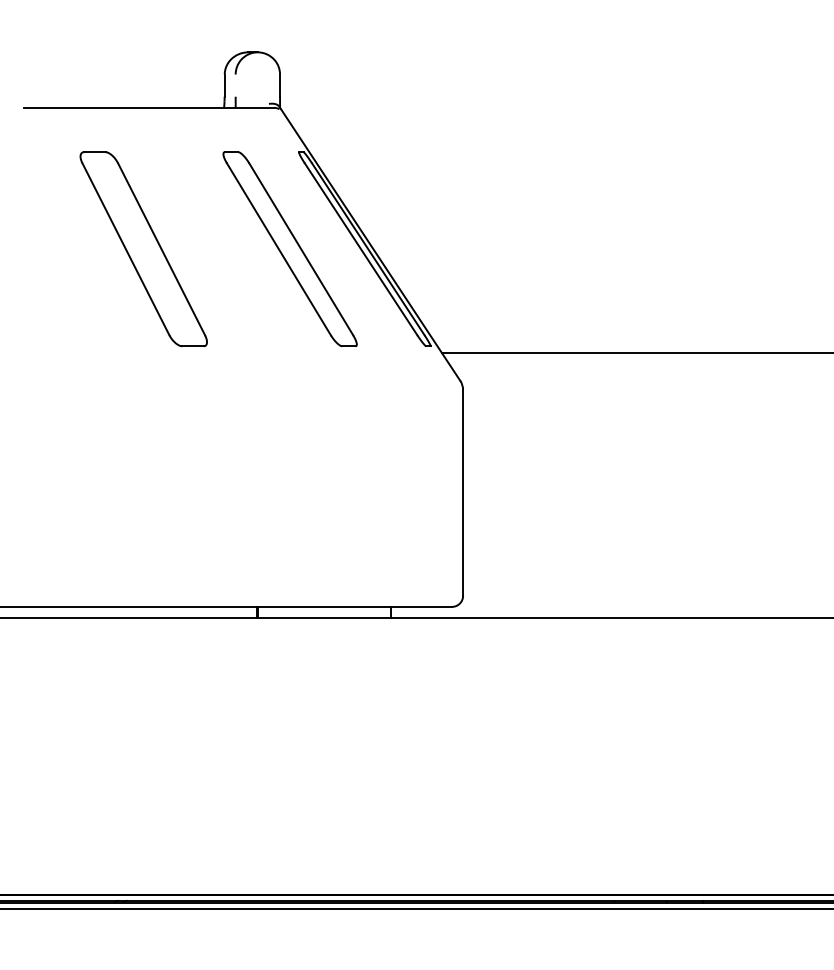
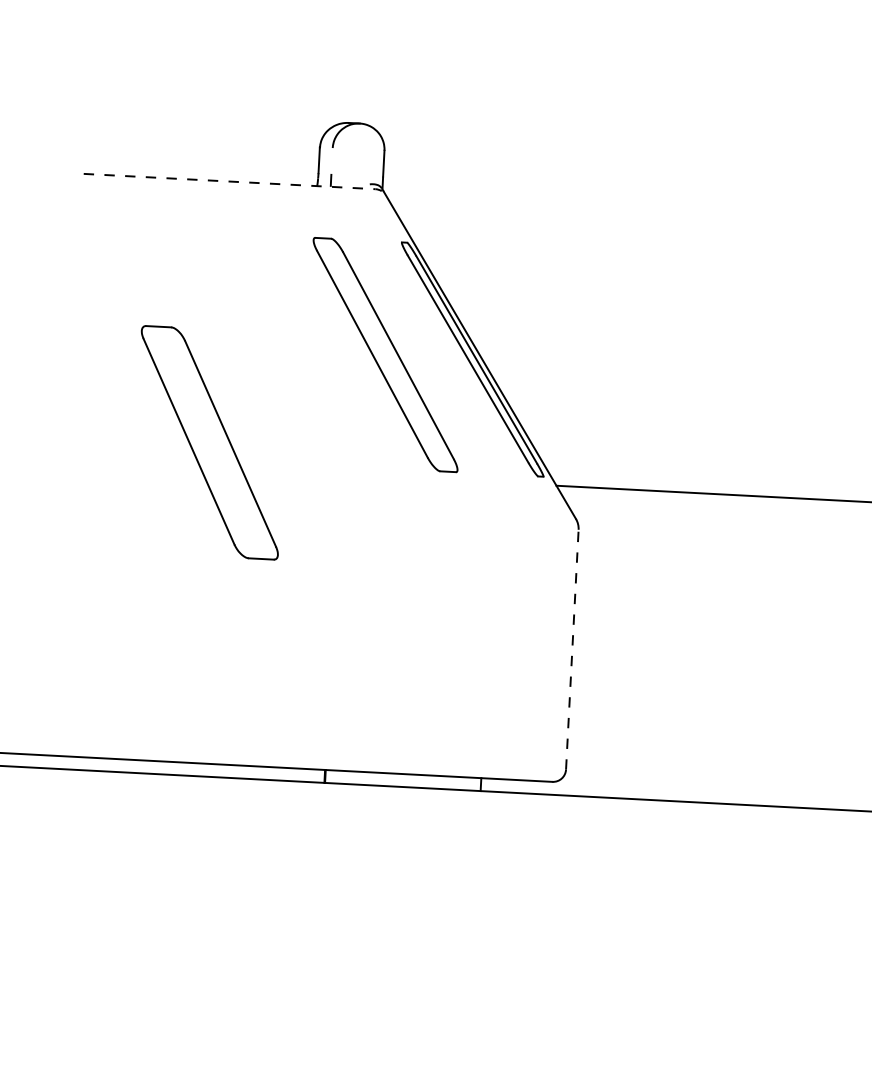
line: (149, 107) -> (230, 181), solid -> dashed
part: (143, 249) -> (209, 443), moved
line: (463, 492) -> (572, 649), solid -> dashed

